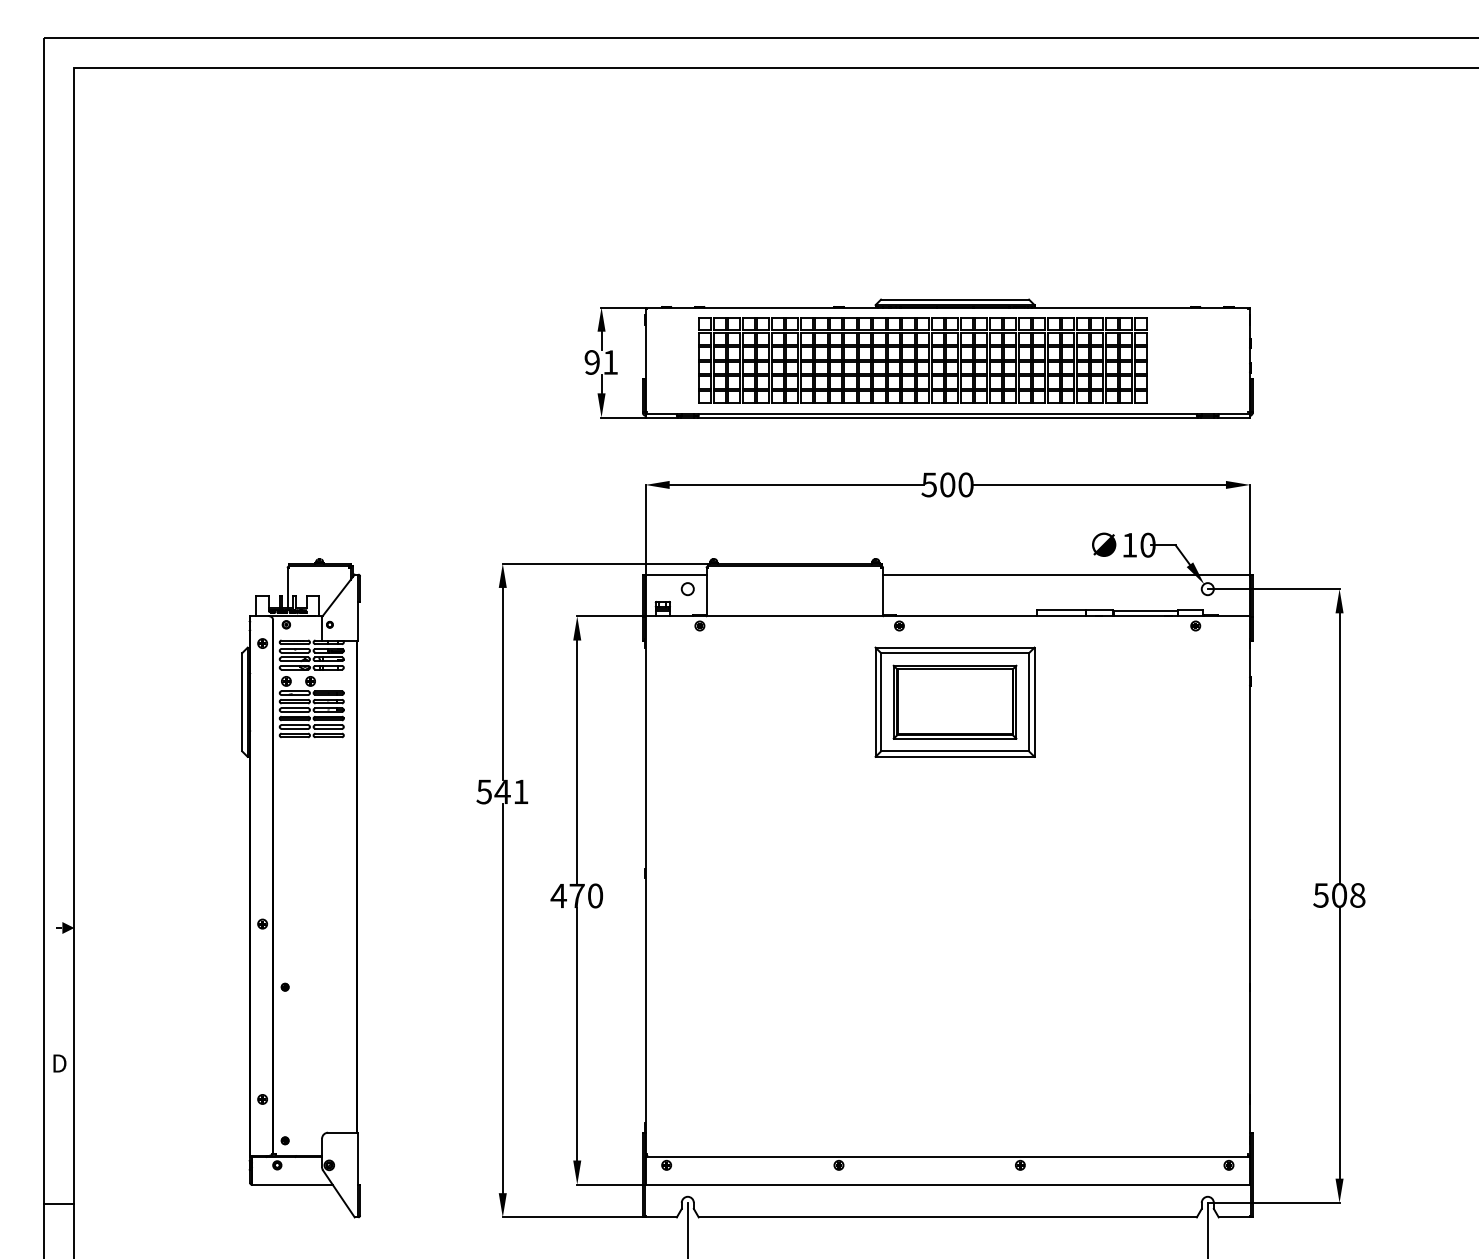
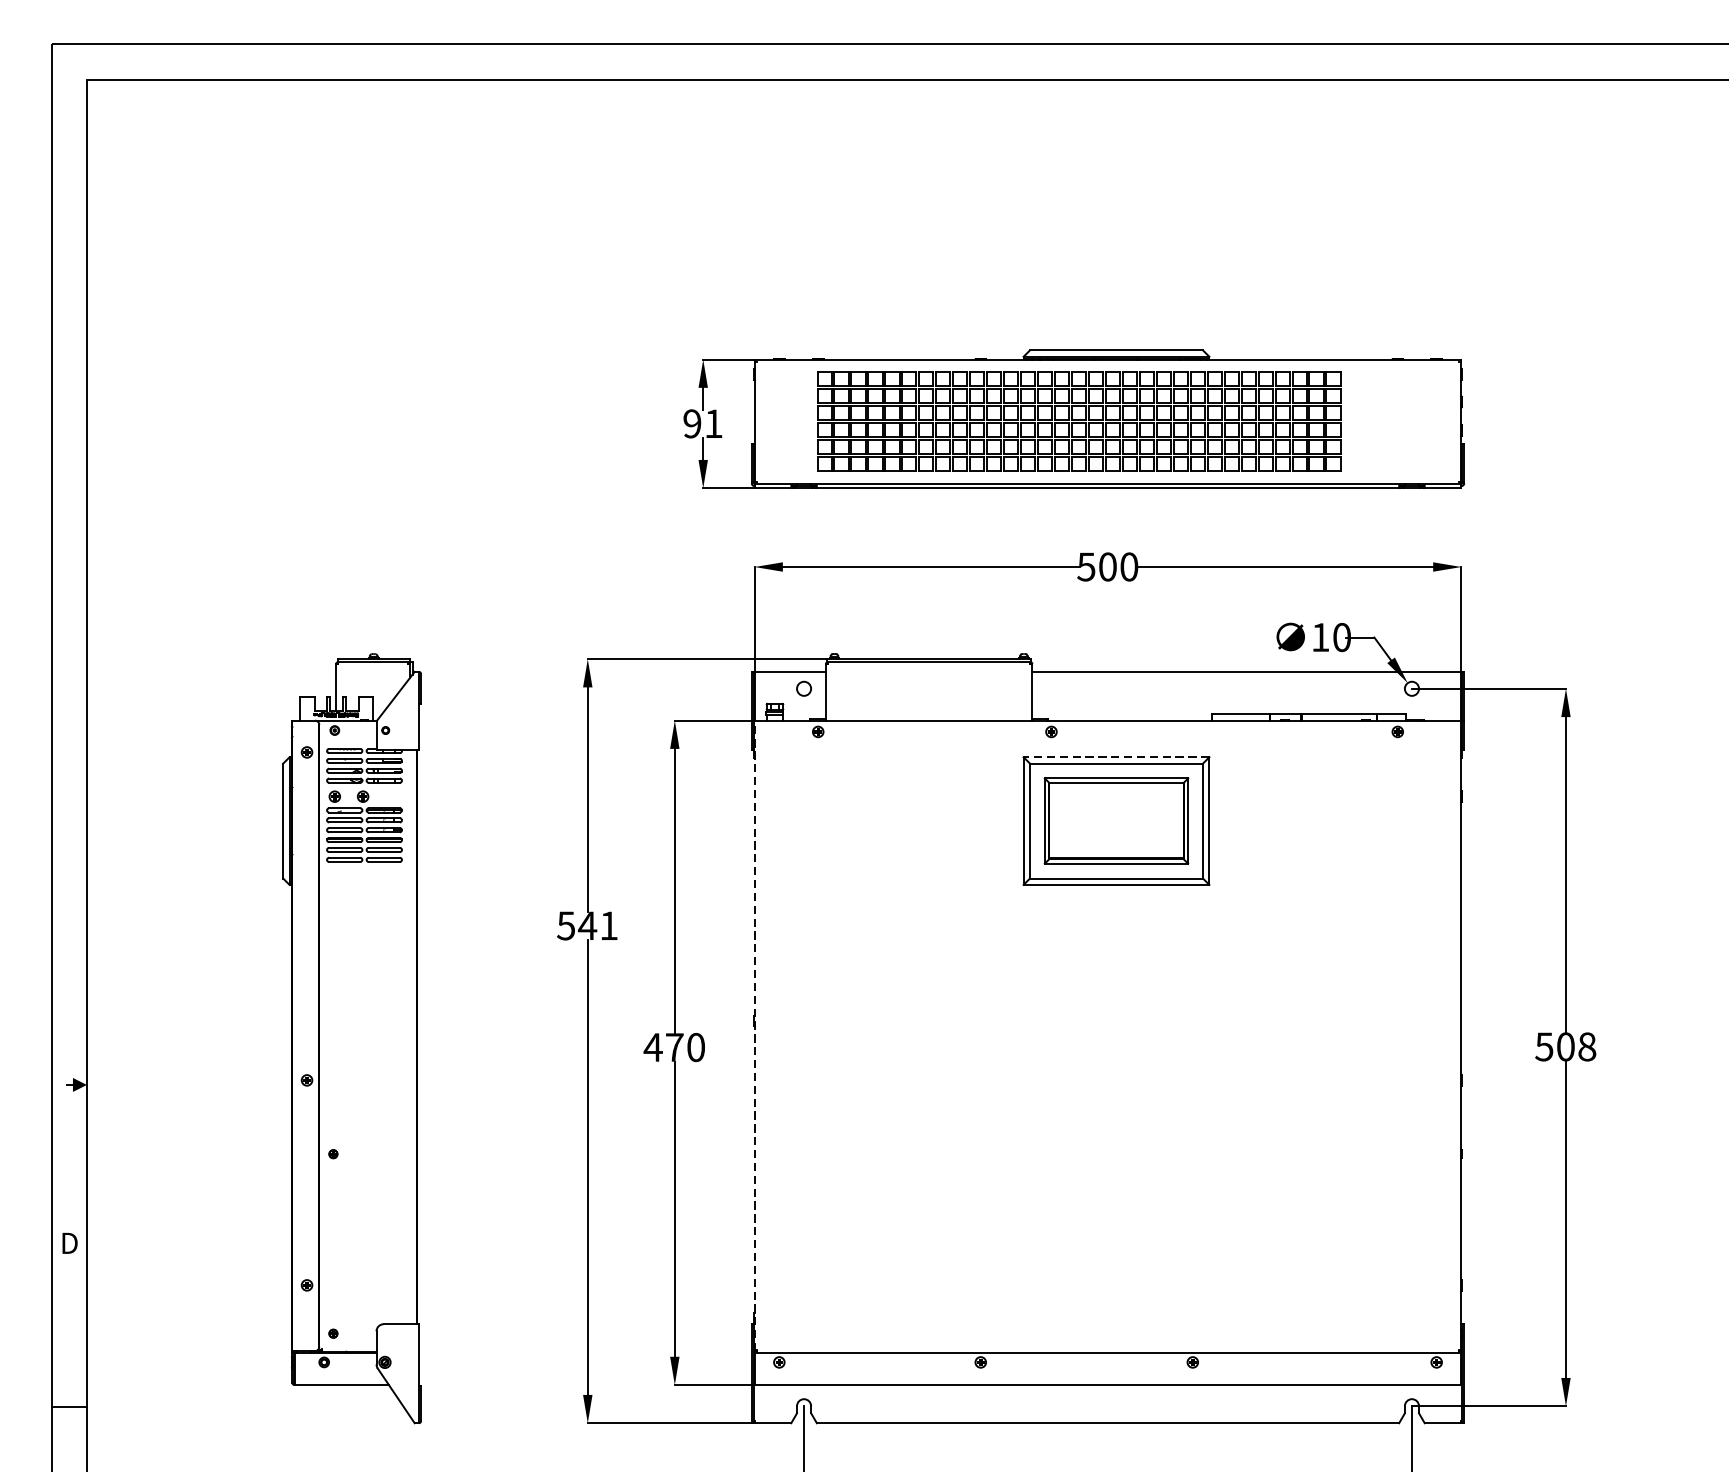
line: (954, 647) -> (1115, 757), solid -> dashed
line: (645, 886) -> (754, 1036), solid -> dashed

